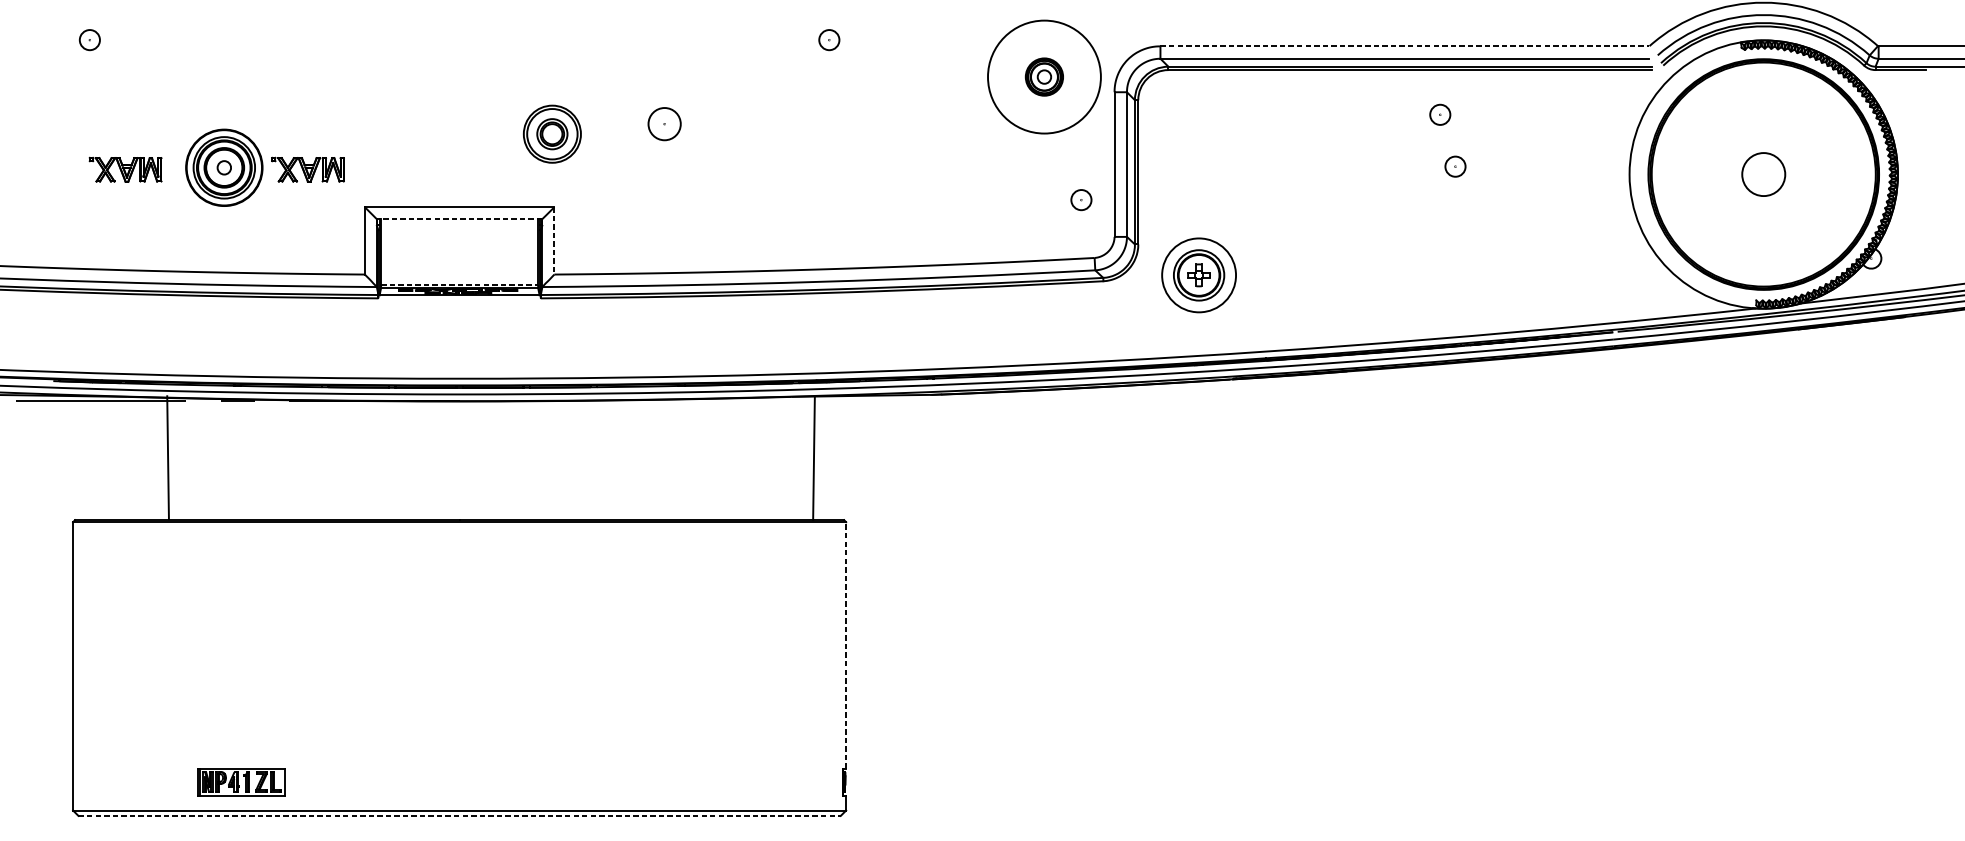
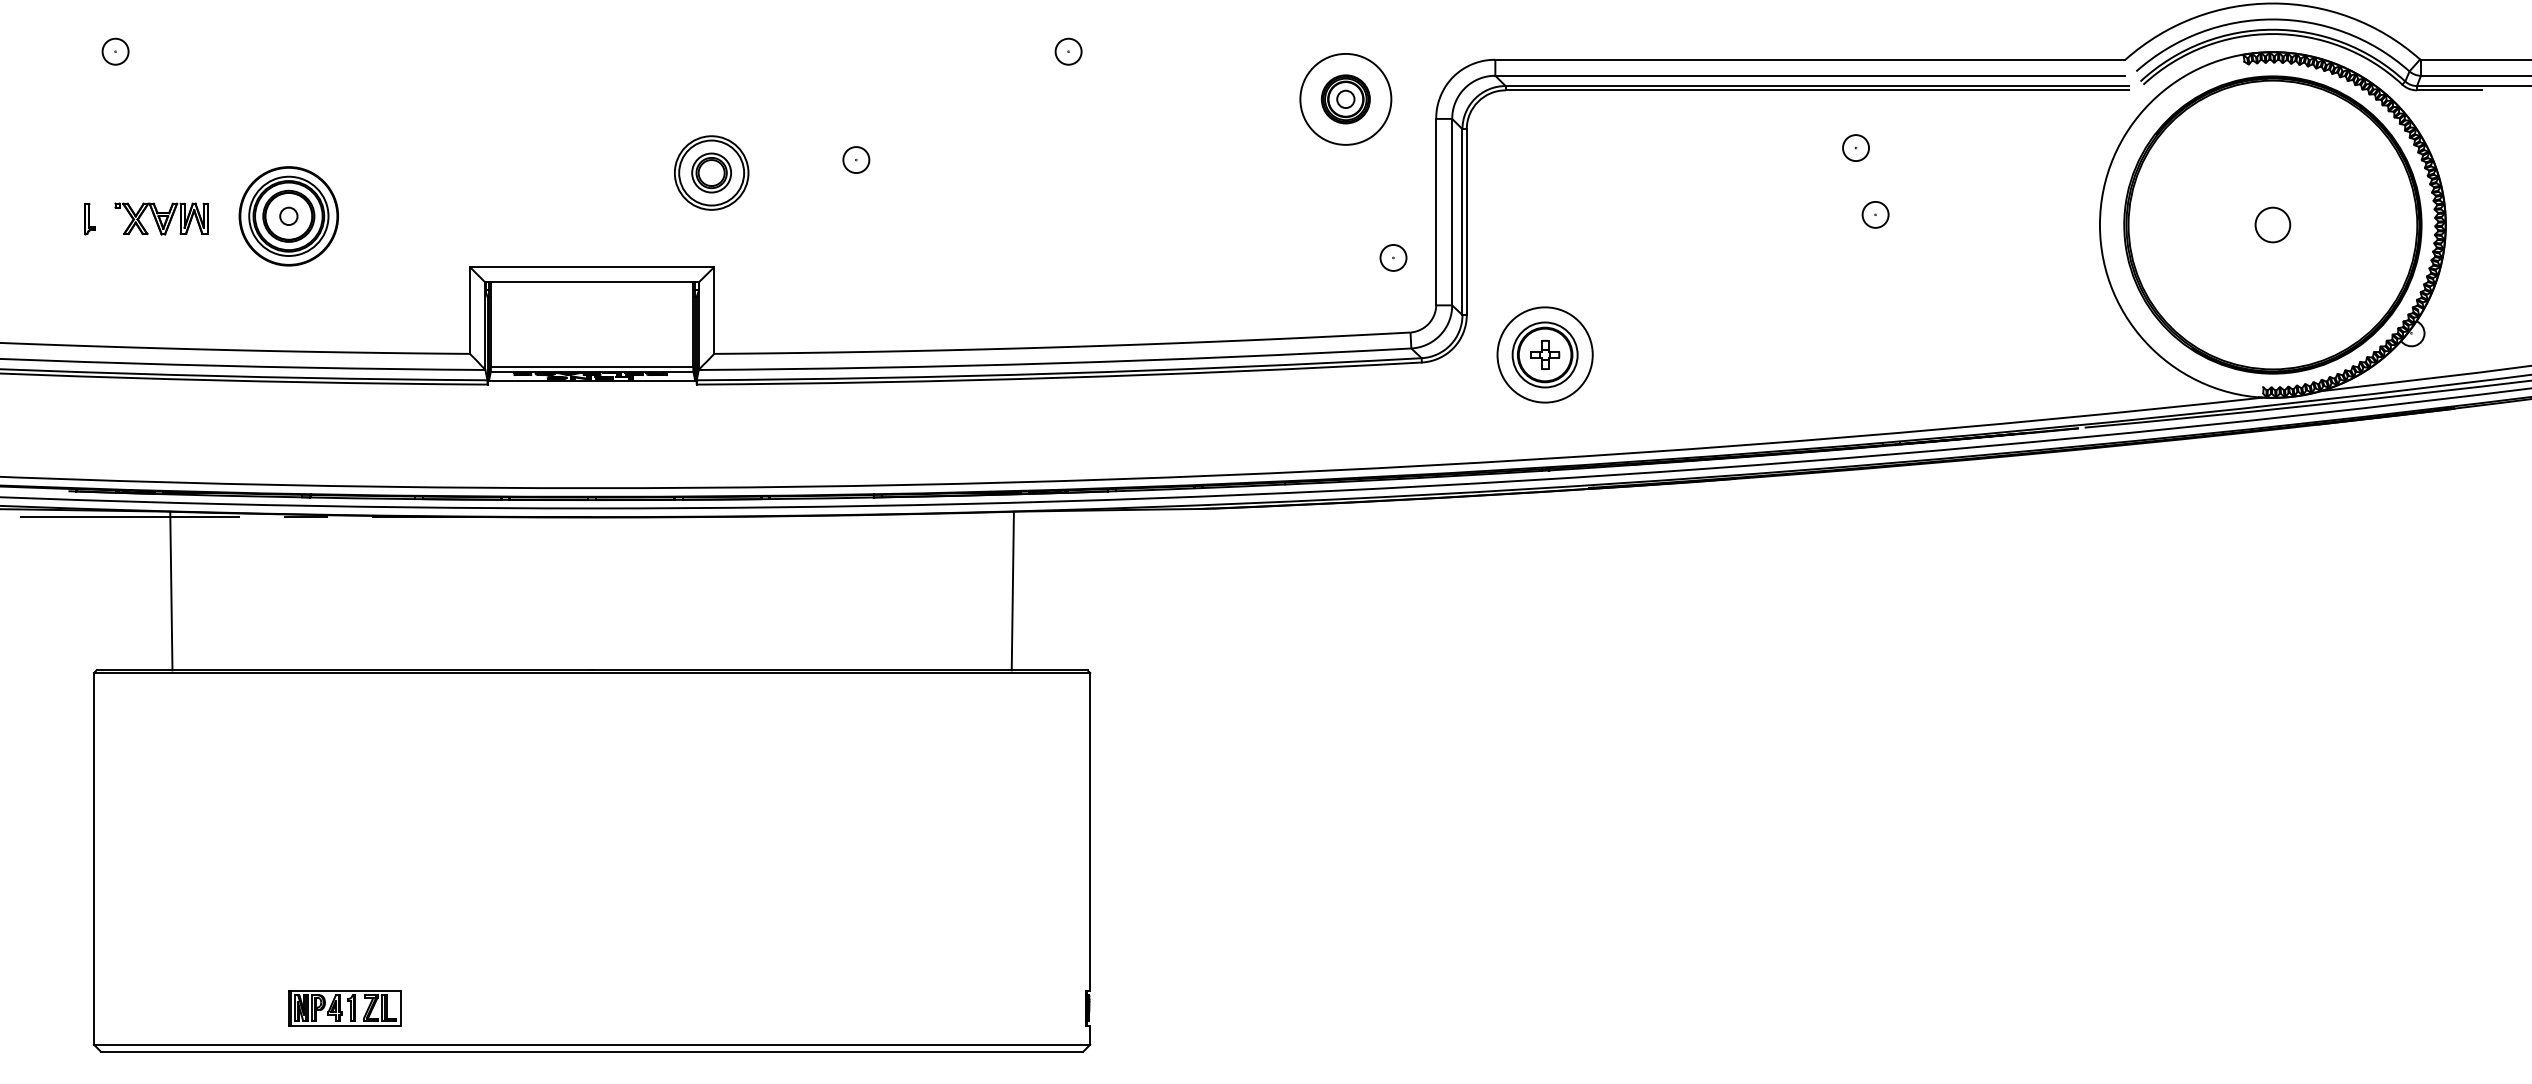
line: (1404, 46) -> (1810, 59), dashed -> solid
circle: (1044, 76) -> (1345, 98), size x0.62
circle: (664, 124) -> (856, 160), size x0.62
part: (307, 169) -> (396, 218), removed
part: (69, 170) -> (89, 219), added
circle: (1763, 174) -> (2272, 224), size x0.62
line: (459, 219) -> (592, 282), dashed -> solid
line: (554, 241) -> (714, 311), dashed -> solid
line: (459, 285) -> (592, 367), dashed -> solid
line: (168, 457) -> (171, 590), moved
line: (813, 458) -> (1012, 590), moved
line: (846, 645) -> (1090, 831), dashed -> solid
part: (241, 782) -> (344, 1008), moved
line: (459, 815) -> (592, 1051), dashed -> solid

